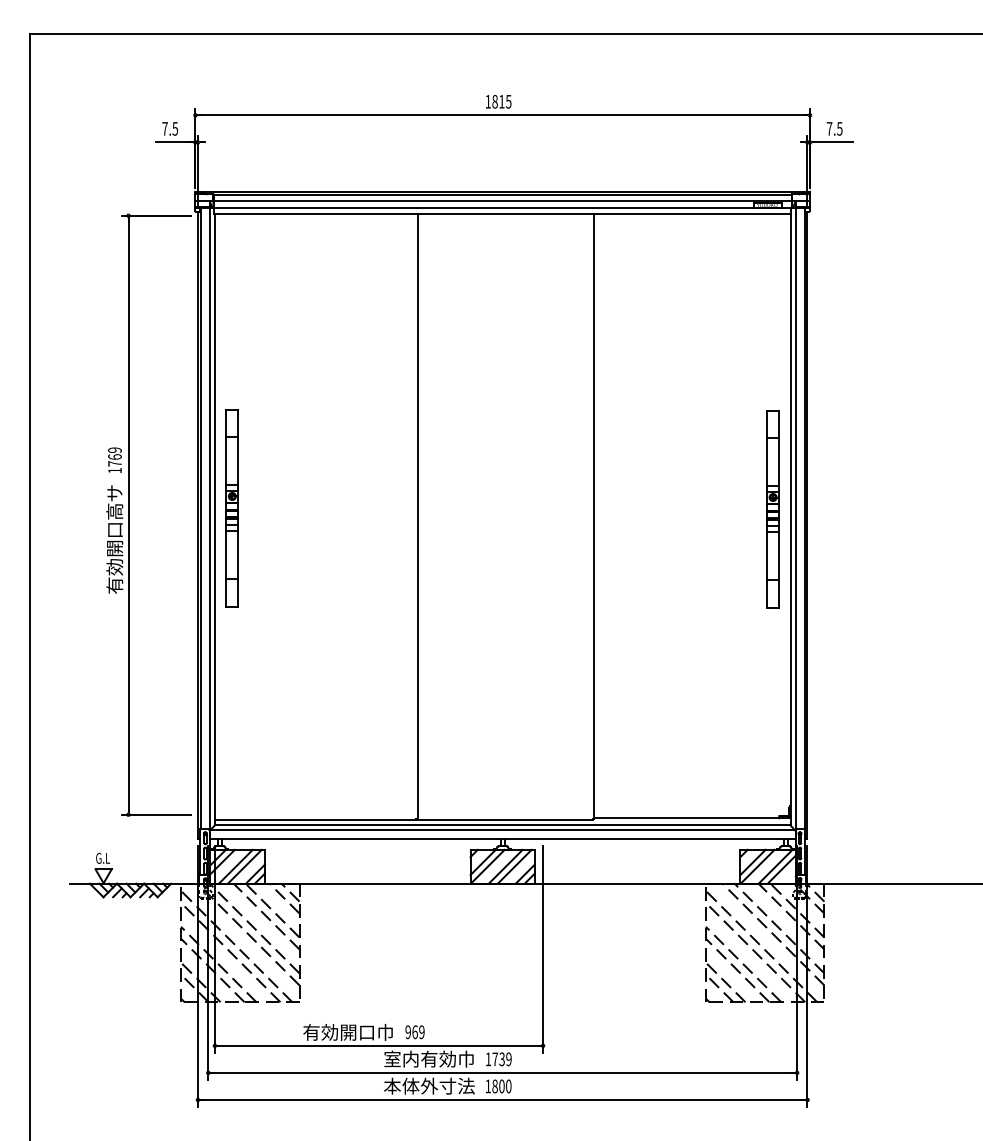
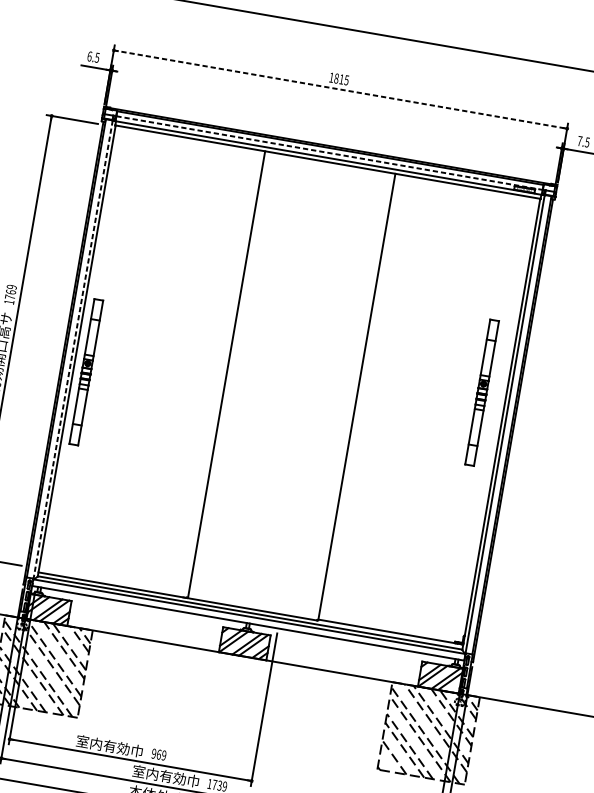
line: (502, 115) -> (340, 89), solid -> dashed
text: (164, 128) -> (89, 56), 7.5 -> 6.5
line: (503, 201) -> (330, 153), solid -> dashed
part: (231, 508) -> (85, 372), moved
part: (772, 509) -> (481, 392), moved
line: (209, 523) -> (72, 353), solid -> dashed
line: (719, 988) -> (389, 761), removed
text: (338, 1031) -> (102, 744), 有効開口巾 -> 室内有効巾

